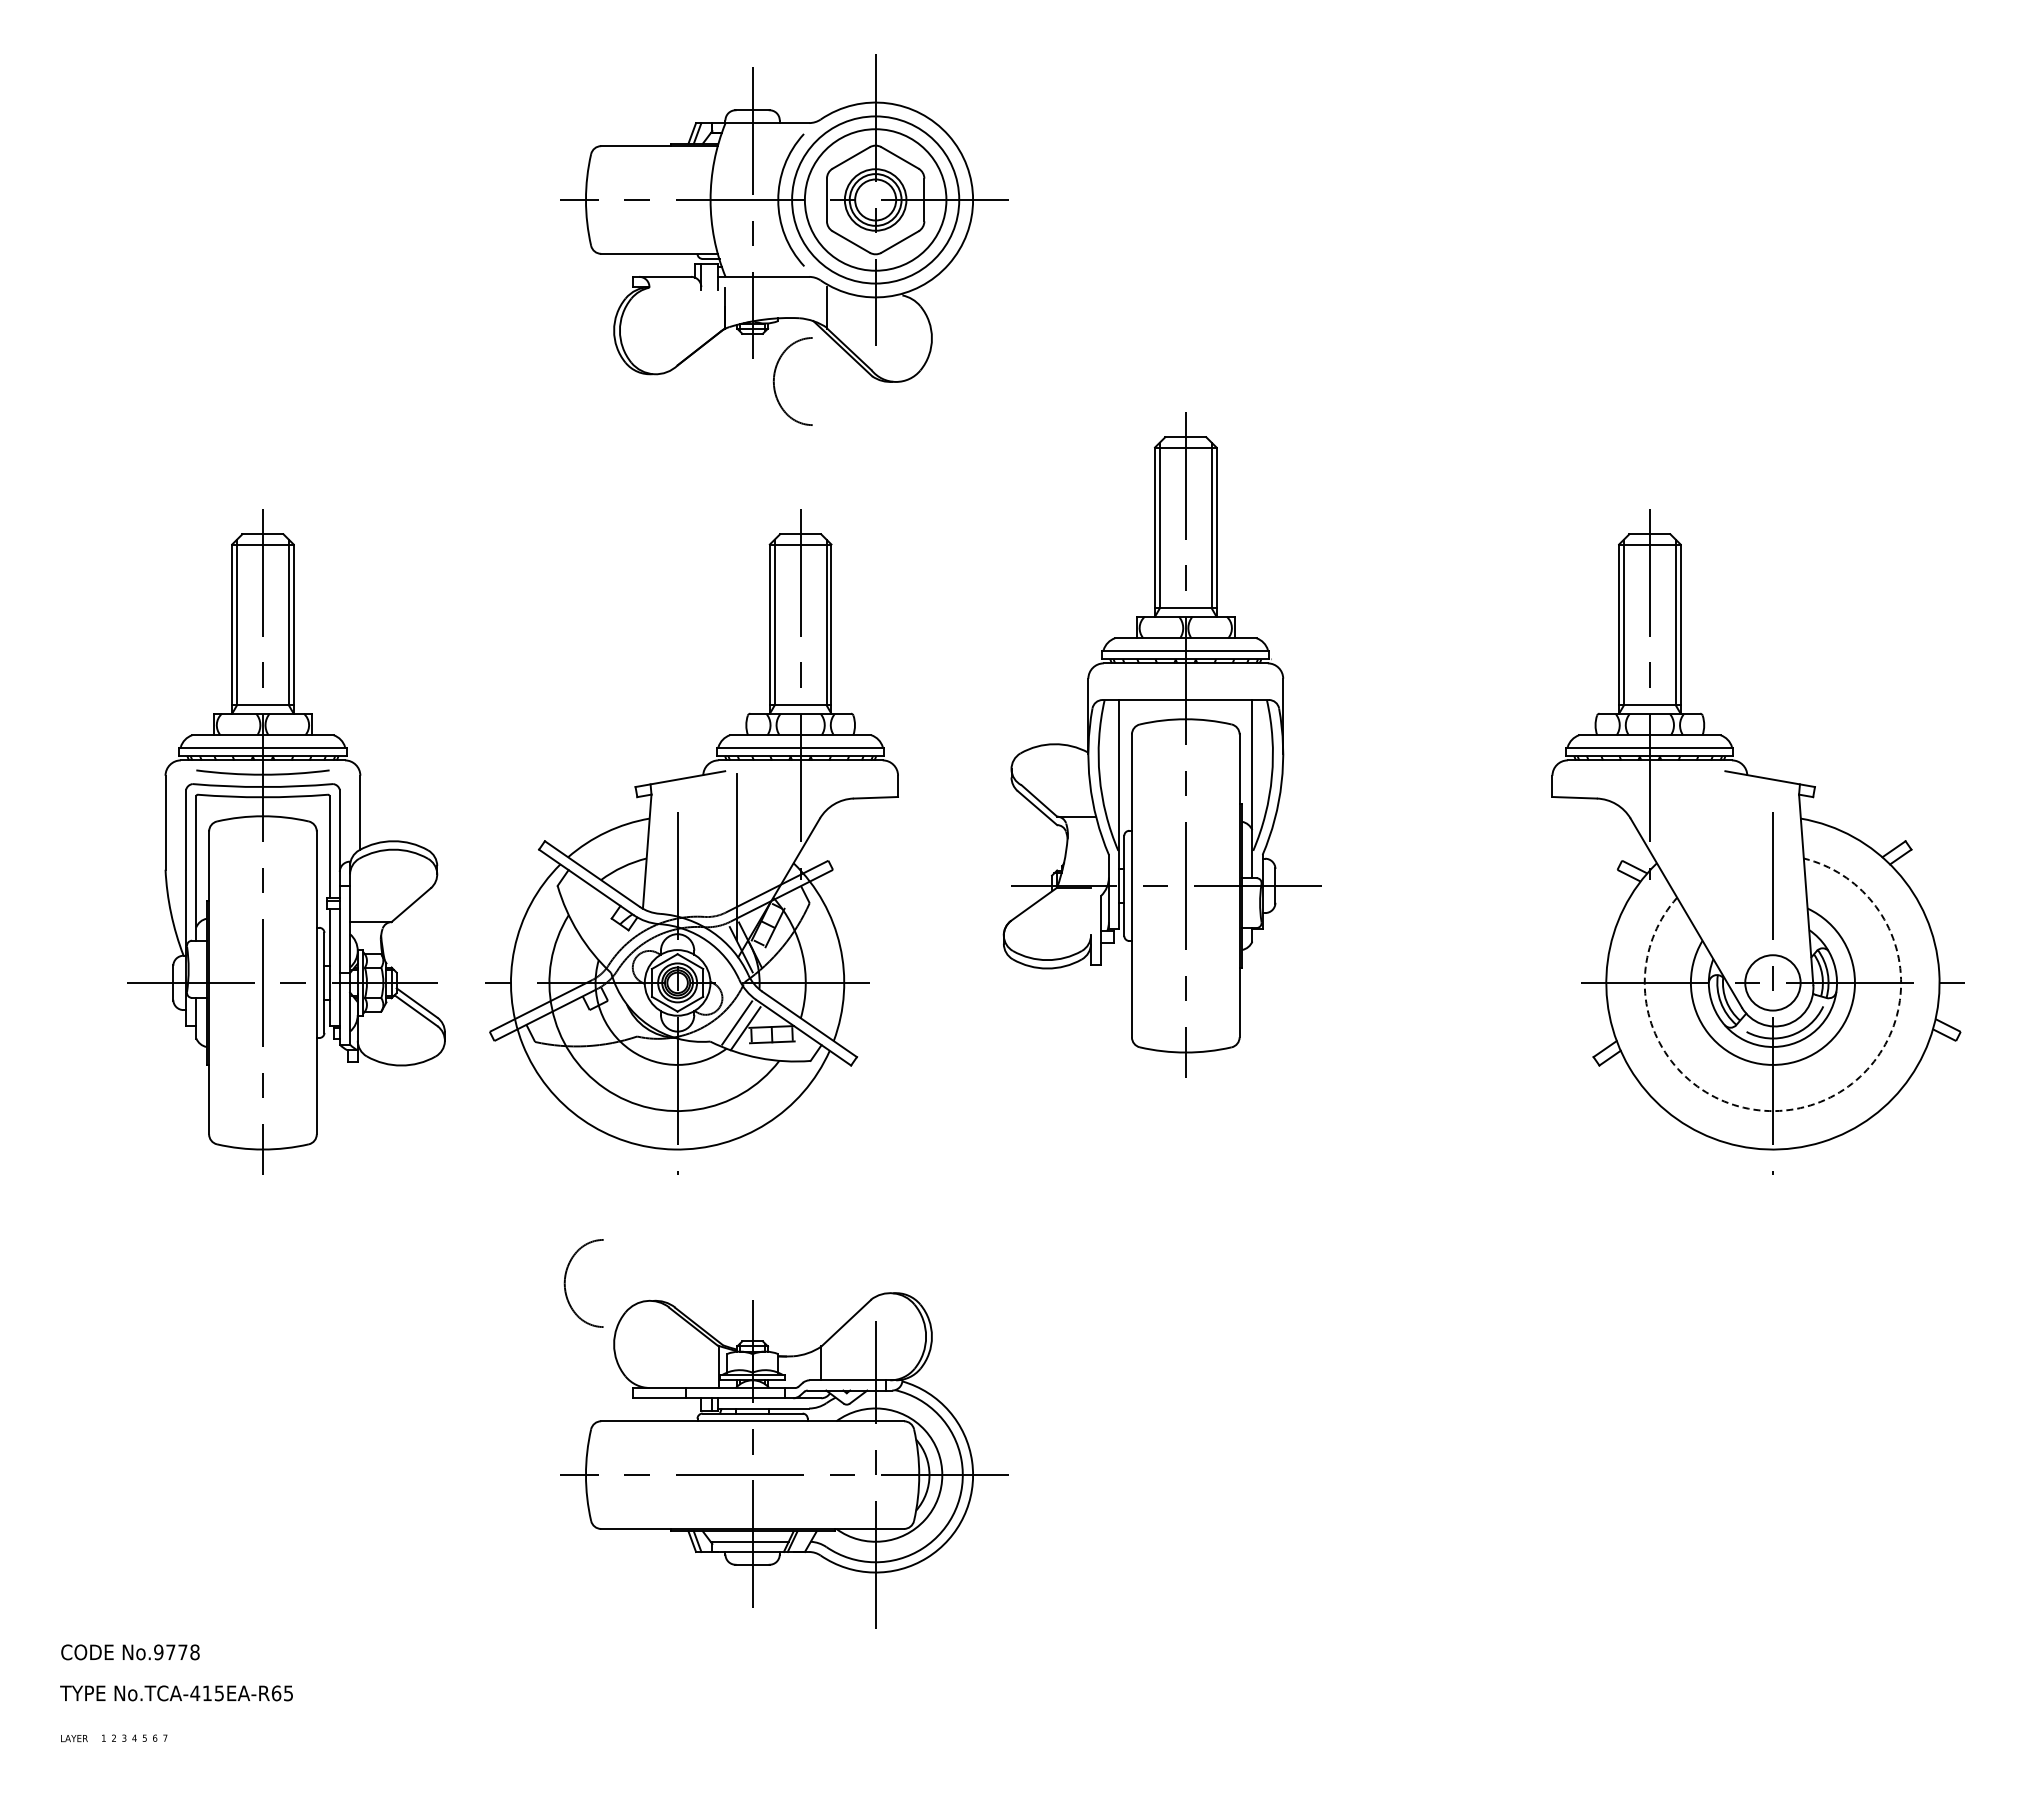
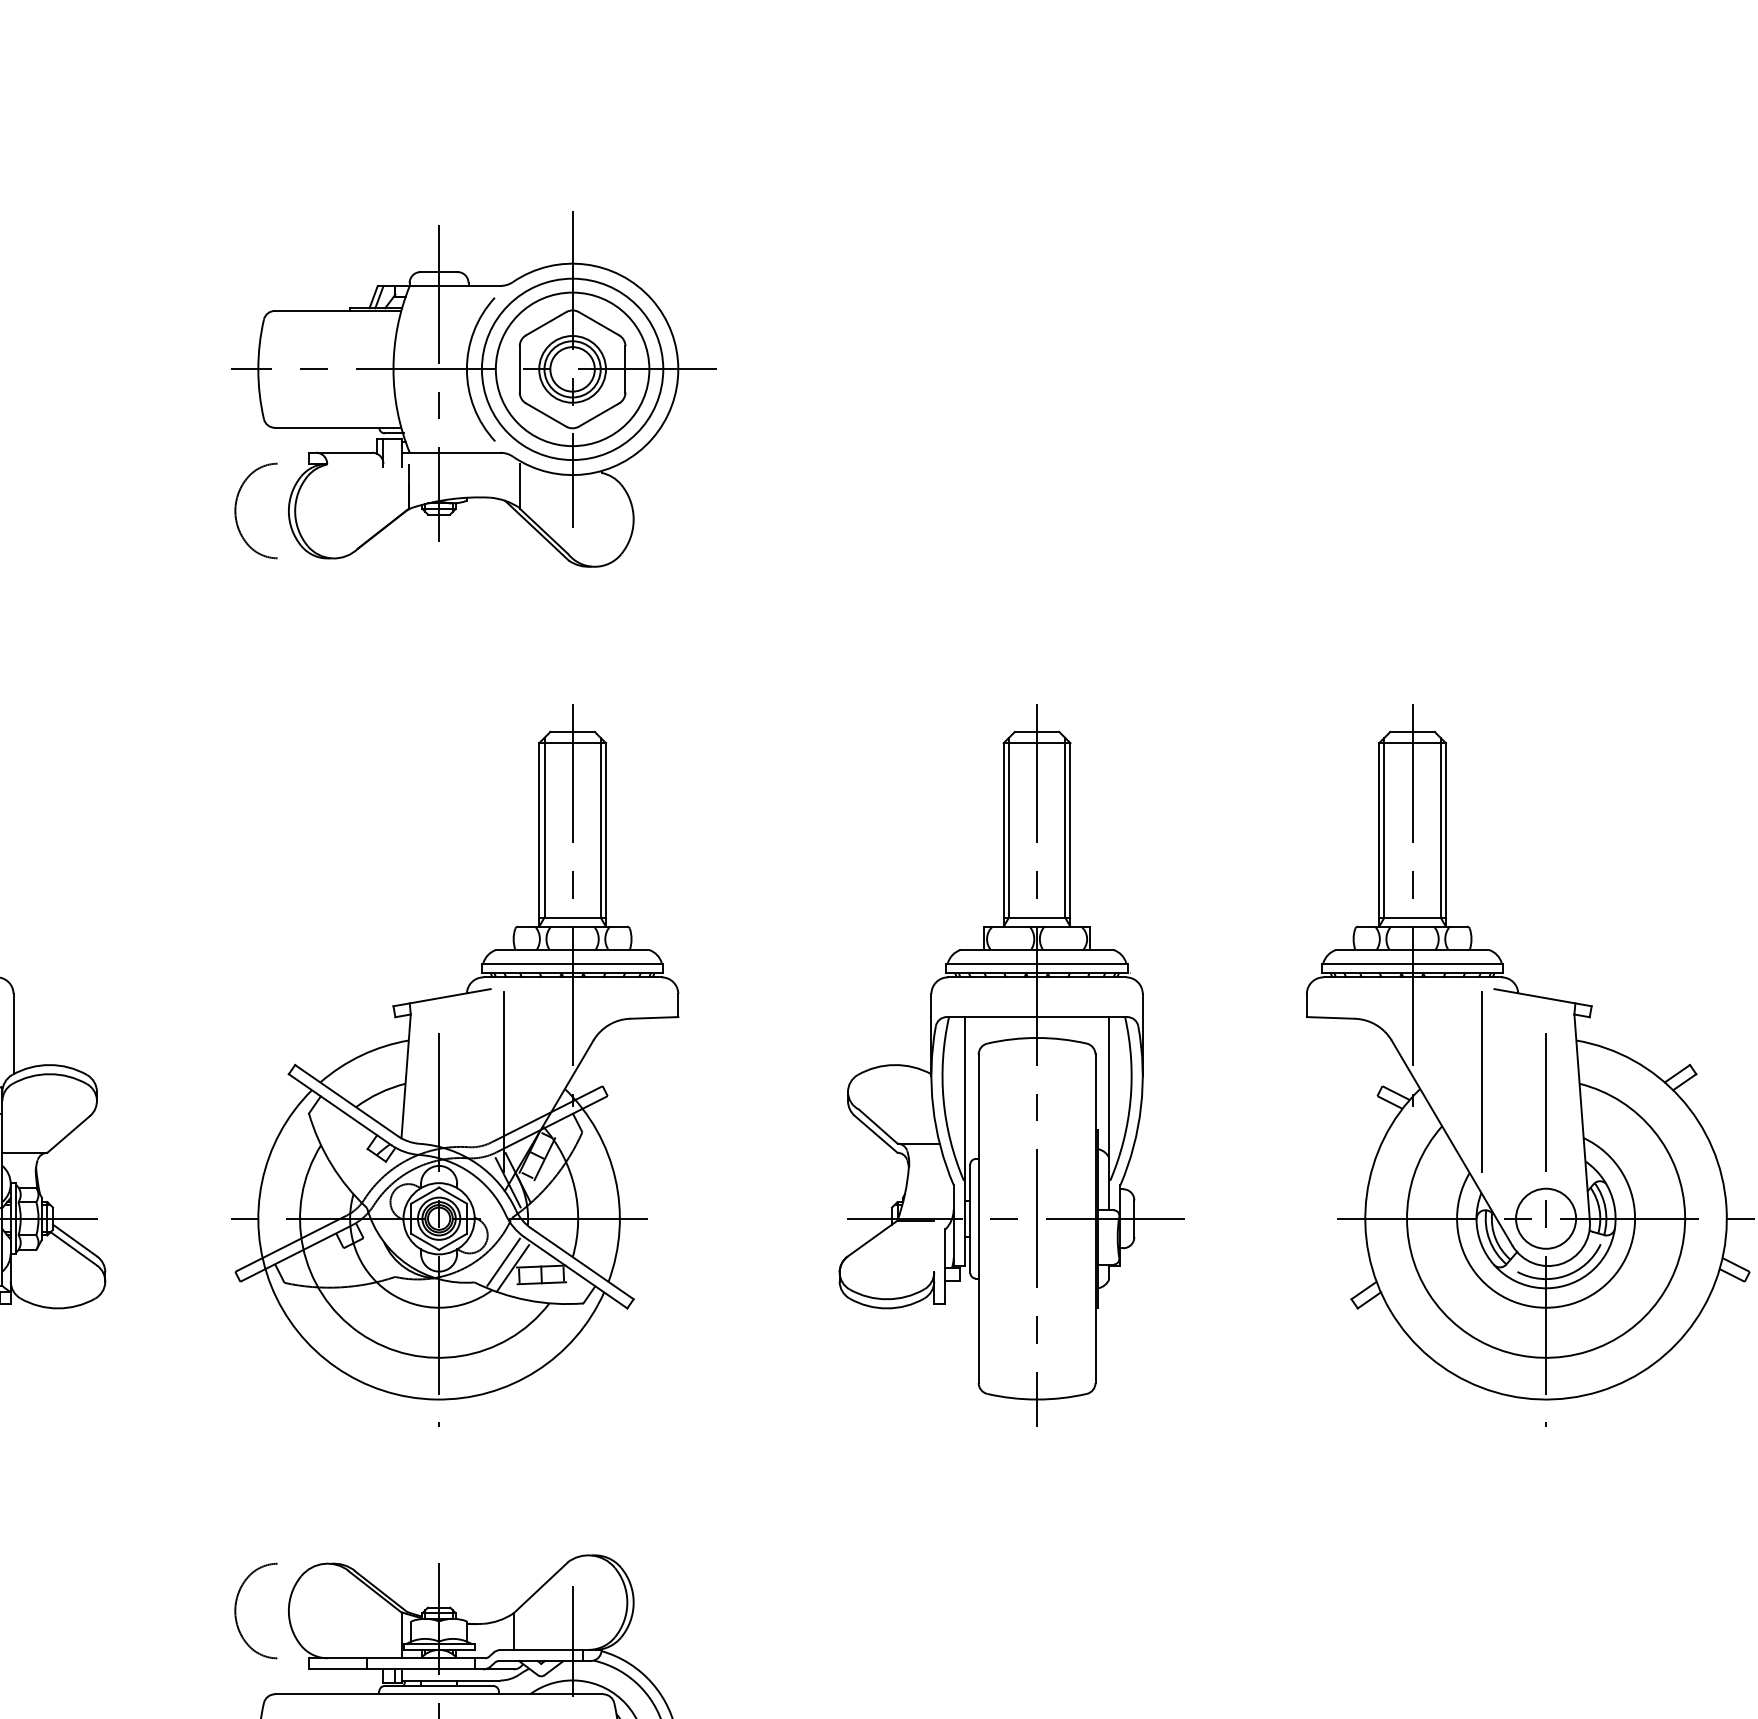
part: (774, 381) -> (236, 510), moved
part: (1161, 744) -> (1010, 1065), moved
part: (691, 841) -> (454, 1065), moved
line: (1713, 857) -> (1481, 1082), added
arc: (1810, 1105) -> (1586, 1351), dashed -> solid
part: (565, 1283) -> (236, 1611), moved

